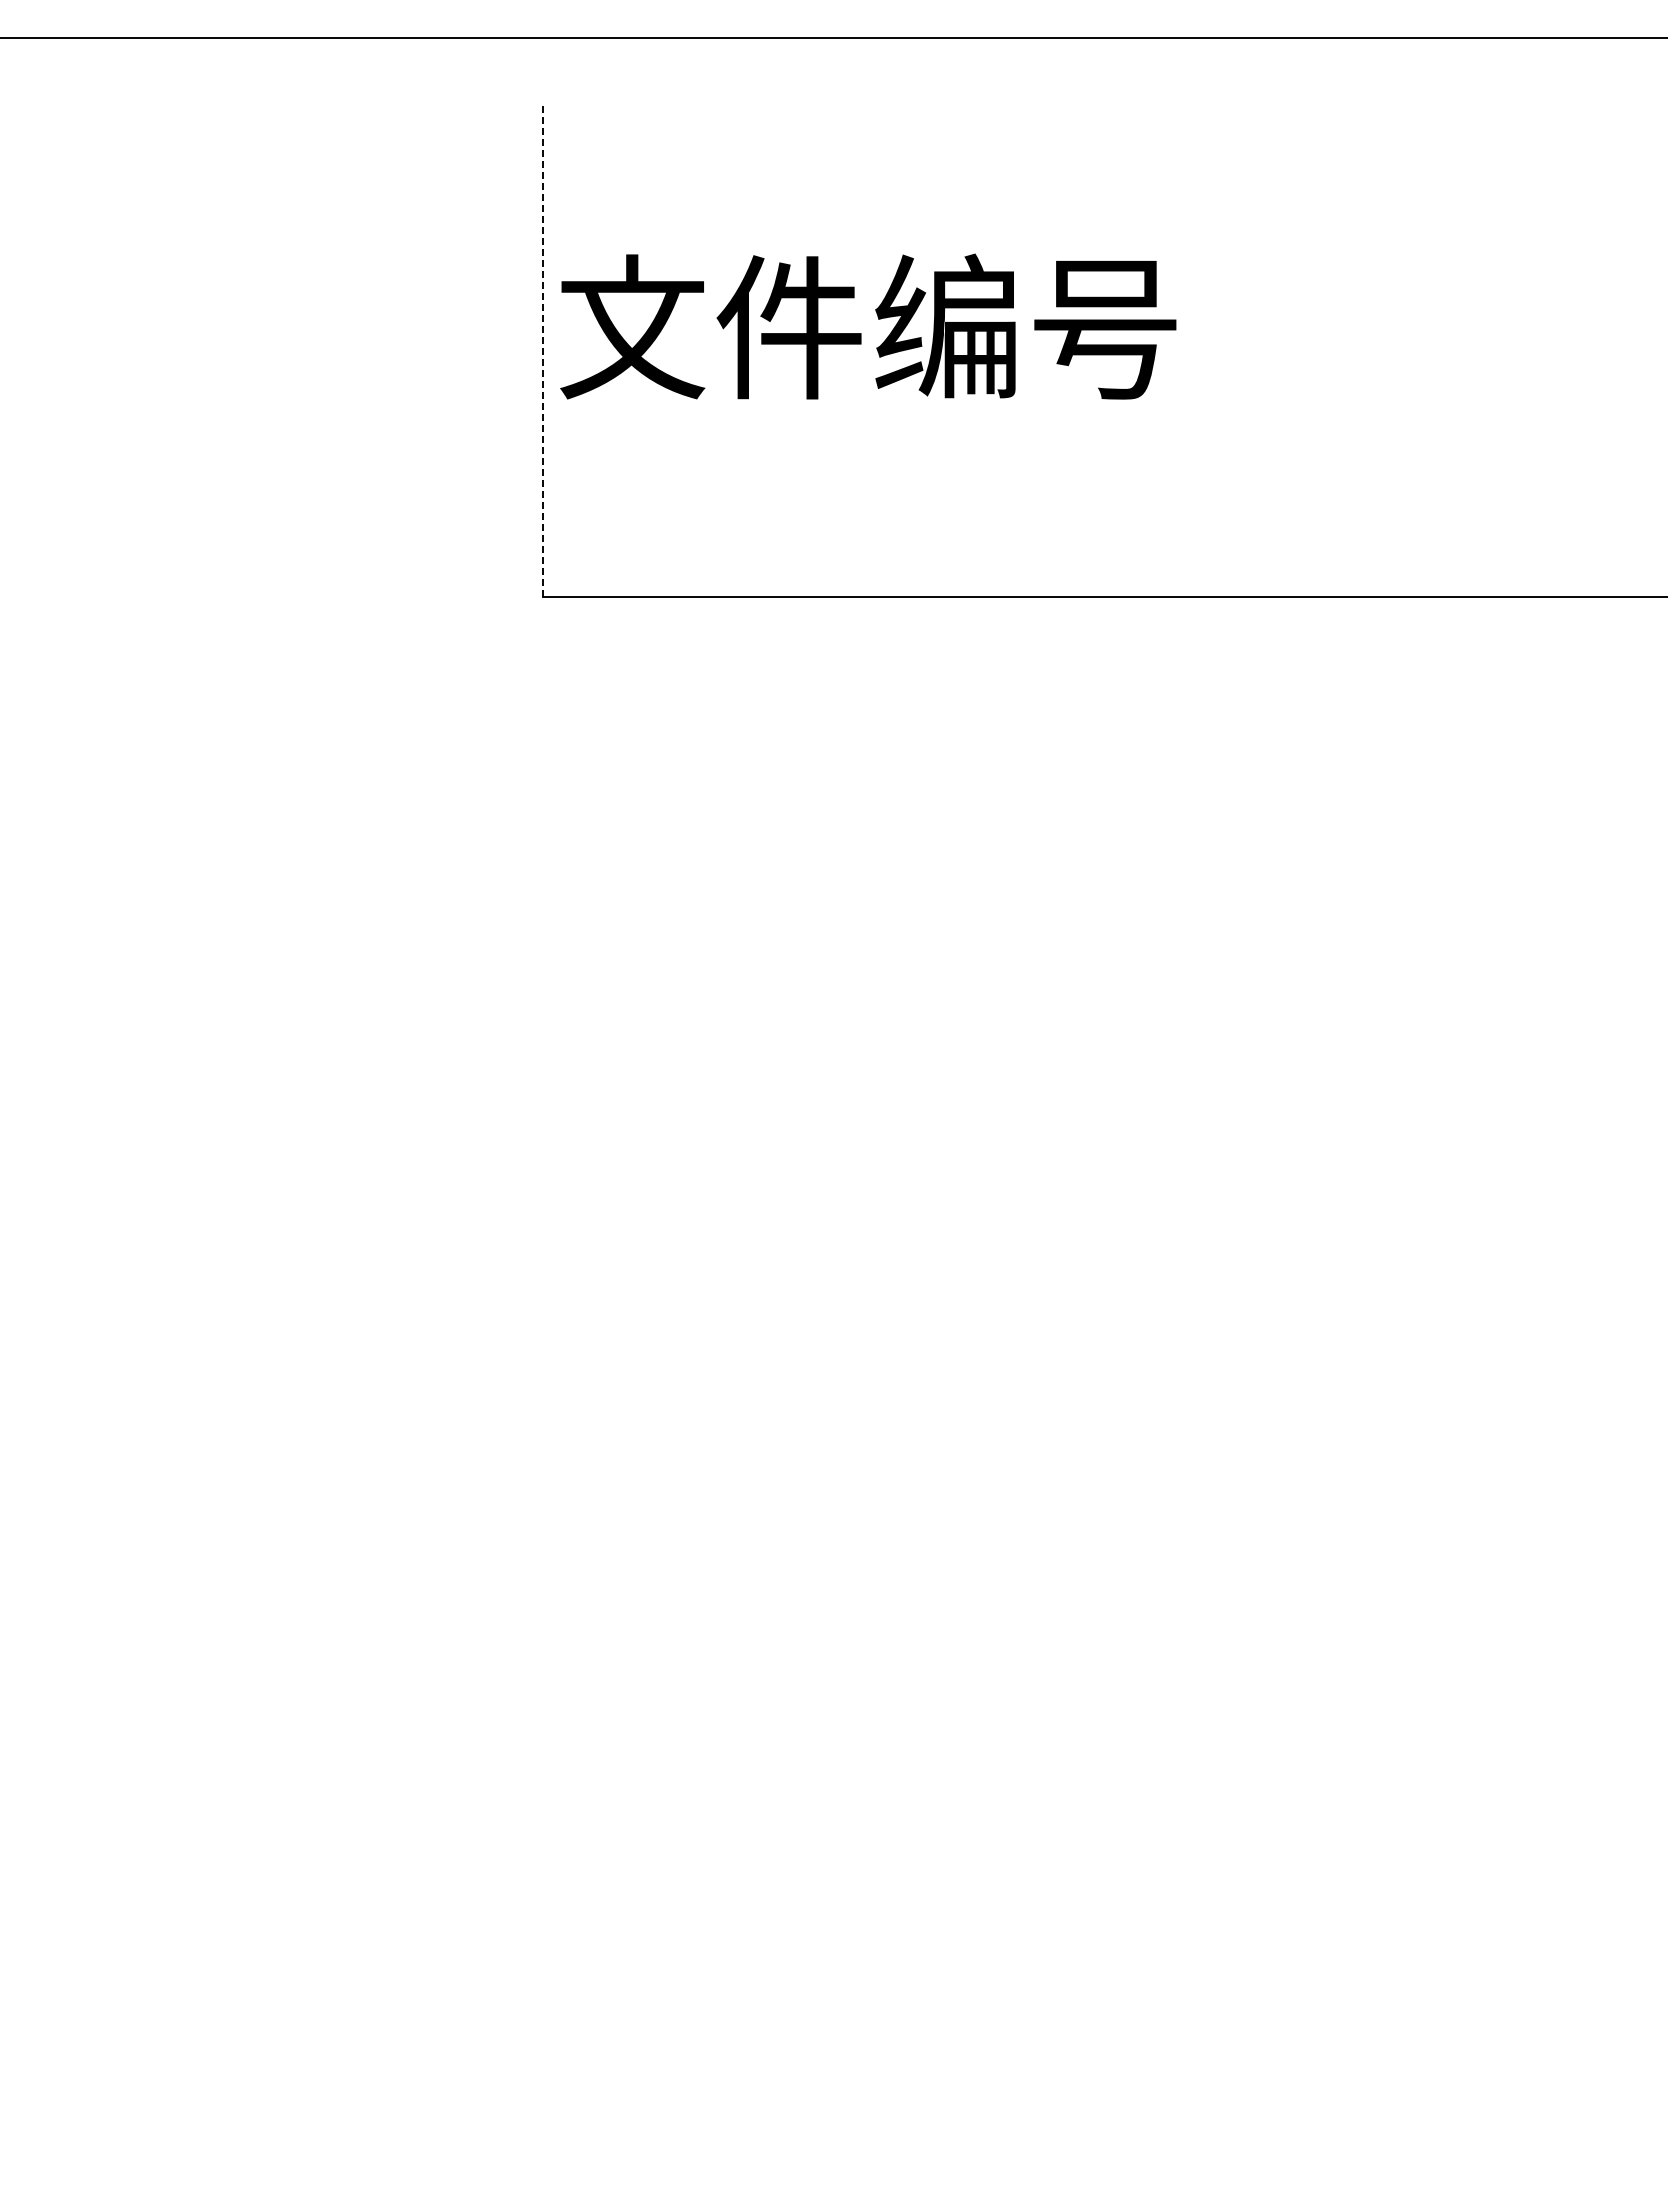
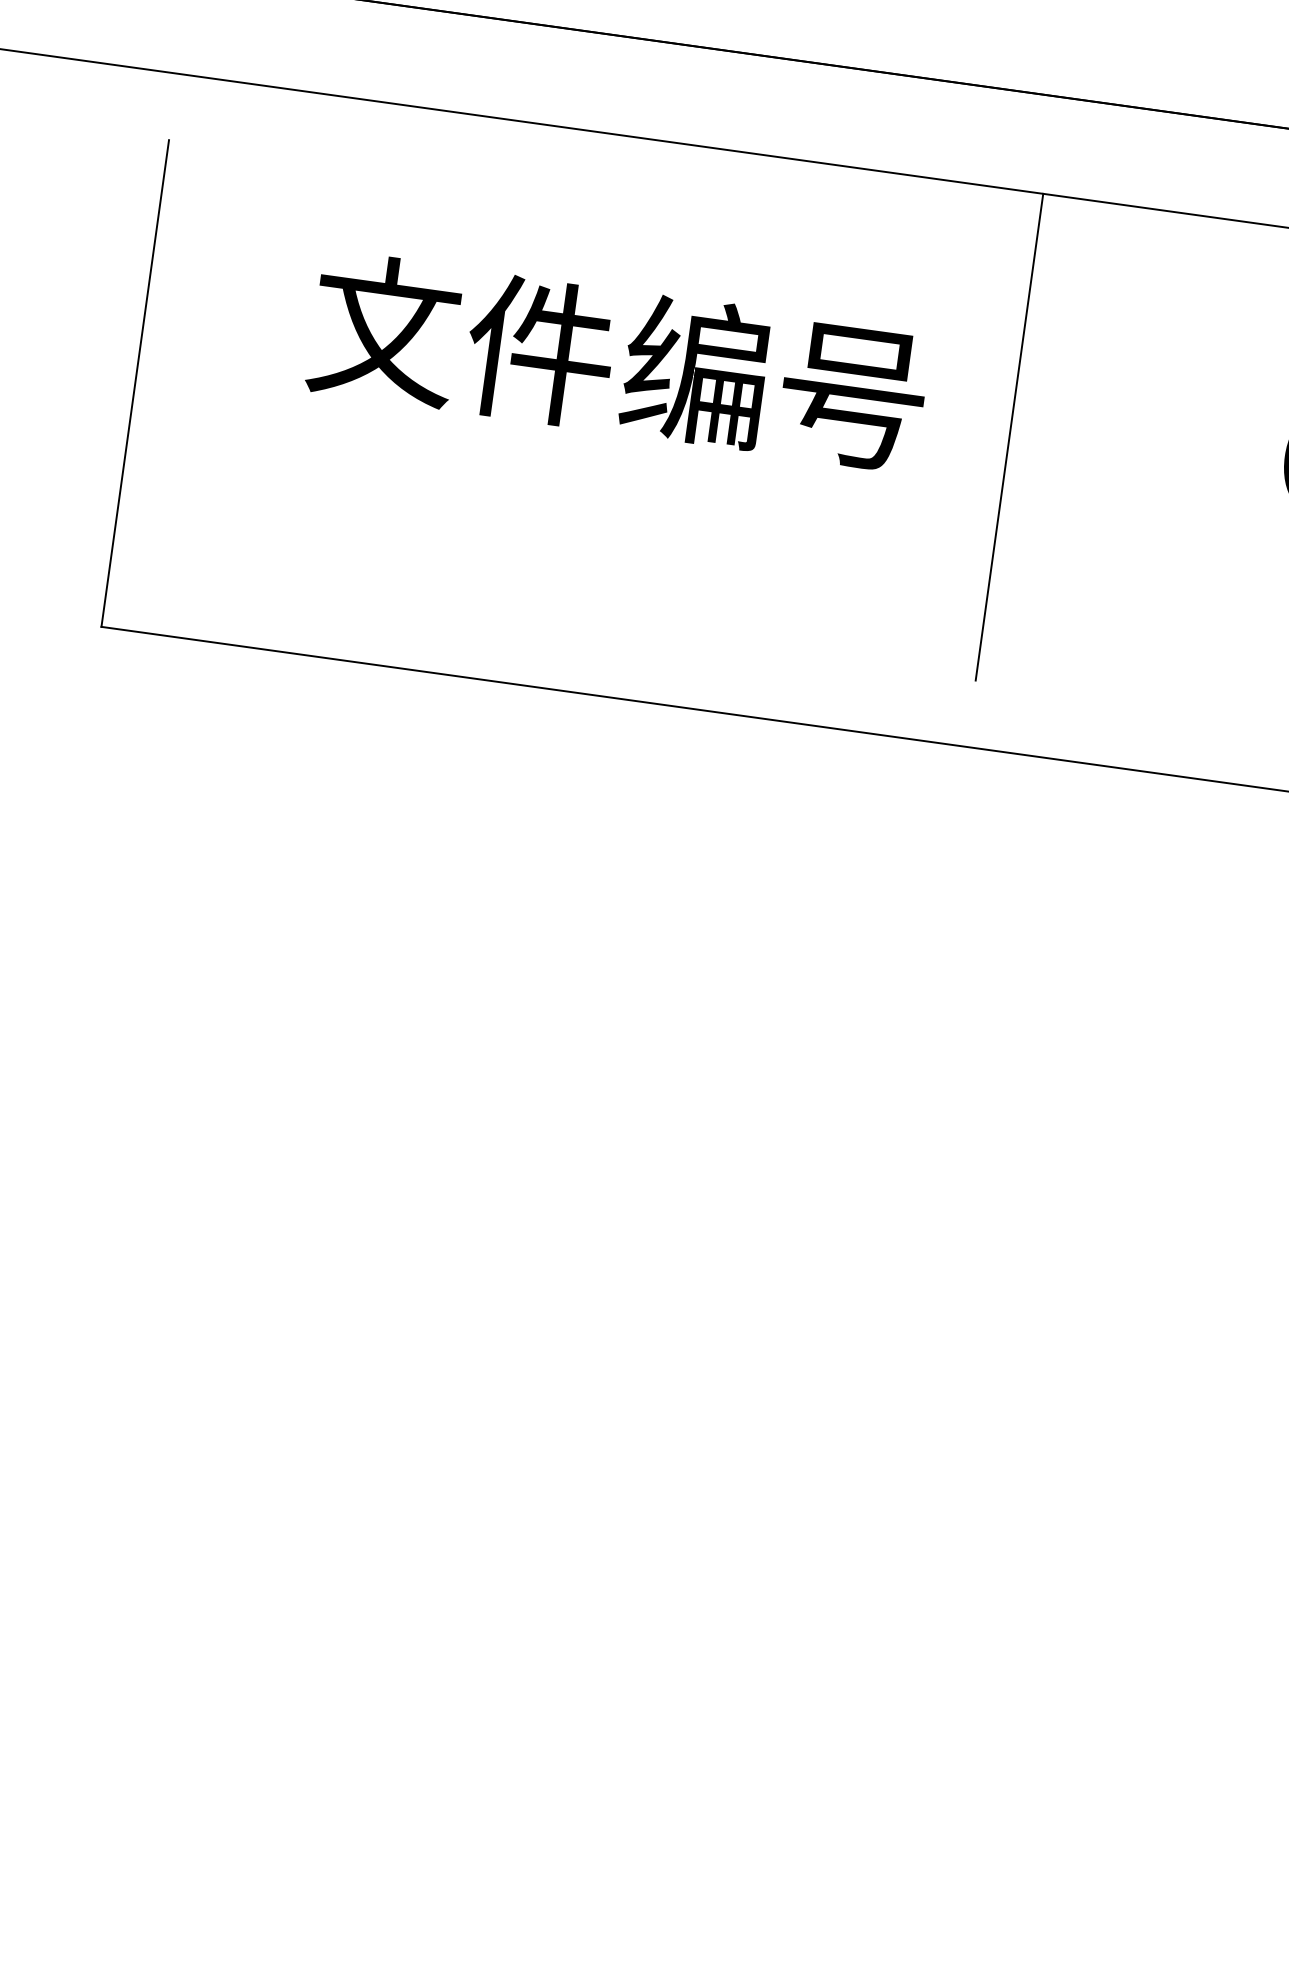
line: (1415, 283) -> (1009, 436), added
text: (868, 326) -> (618, 361), moved
line: (542, 351) -> (135, 383), dashed -> solid

